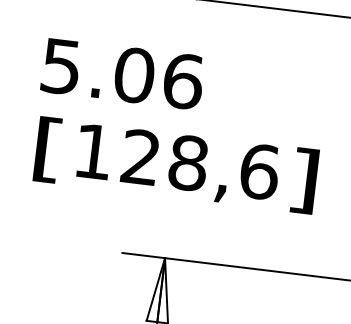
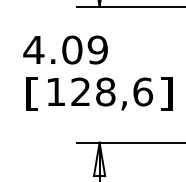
text: (121, 72) -> (65, 49), 5.06 -> 4.09

